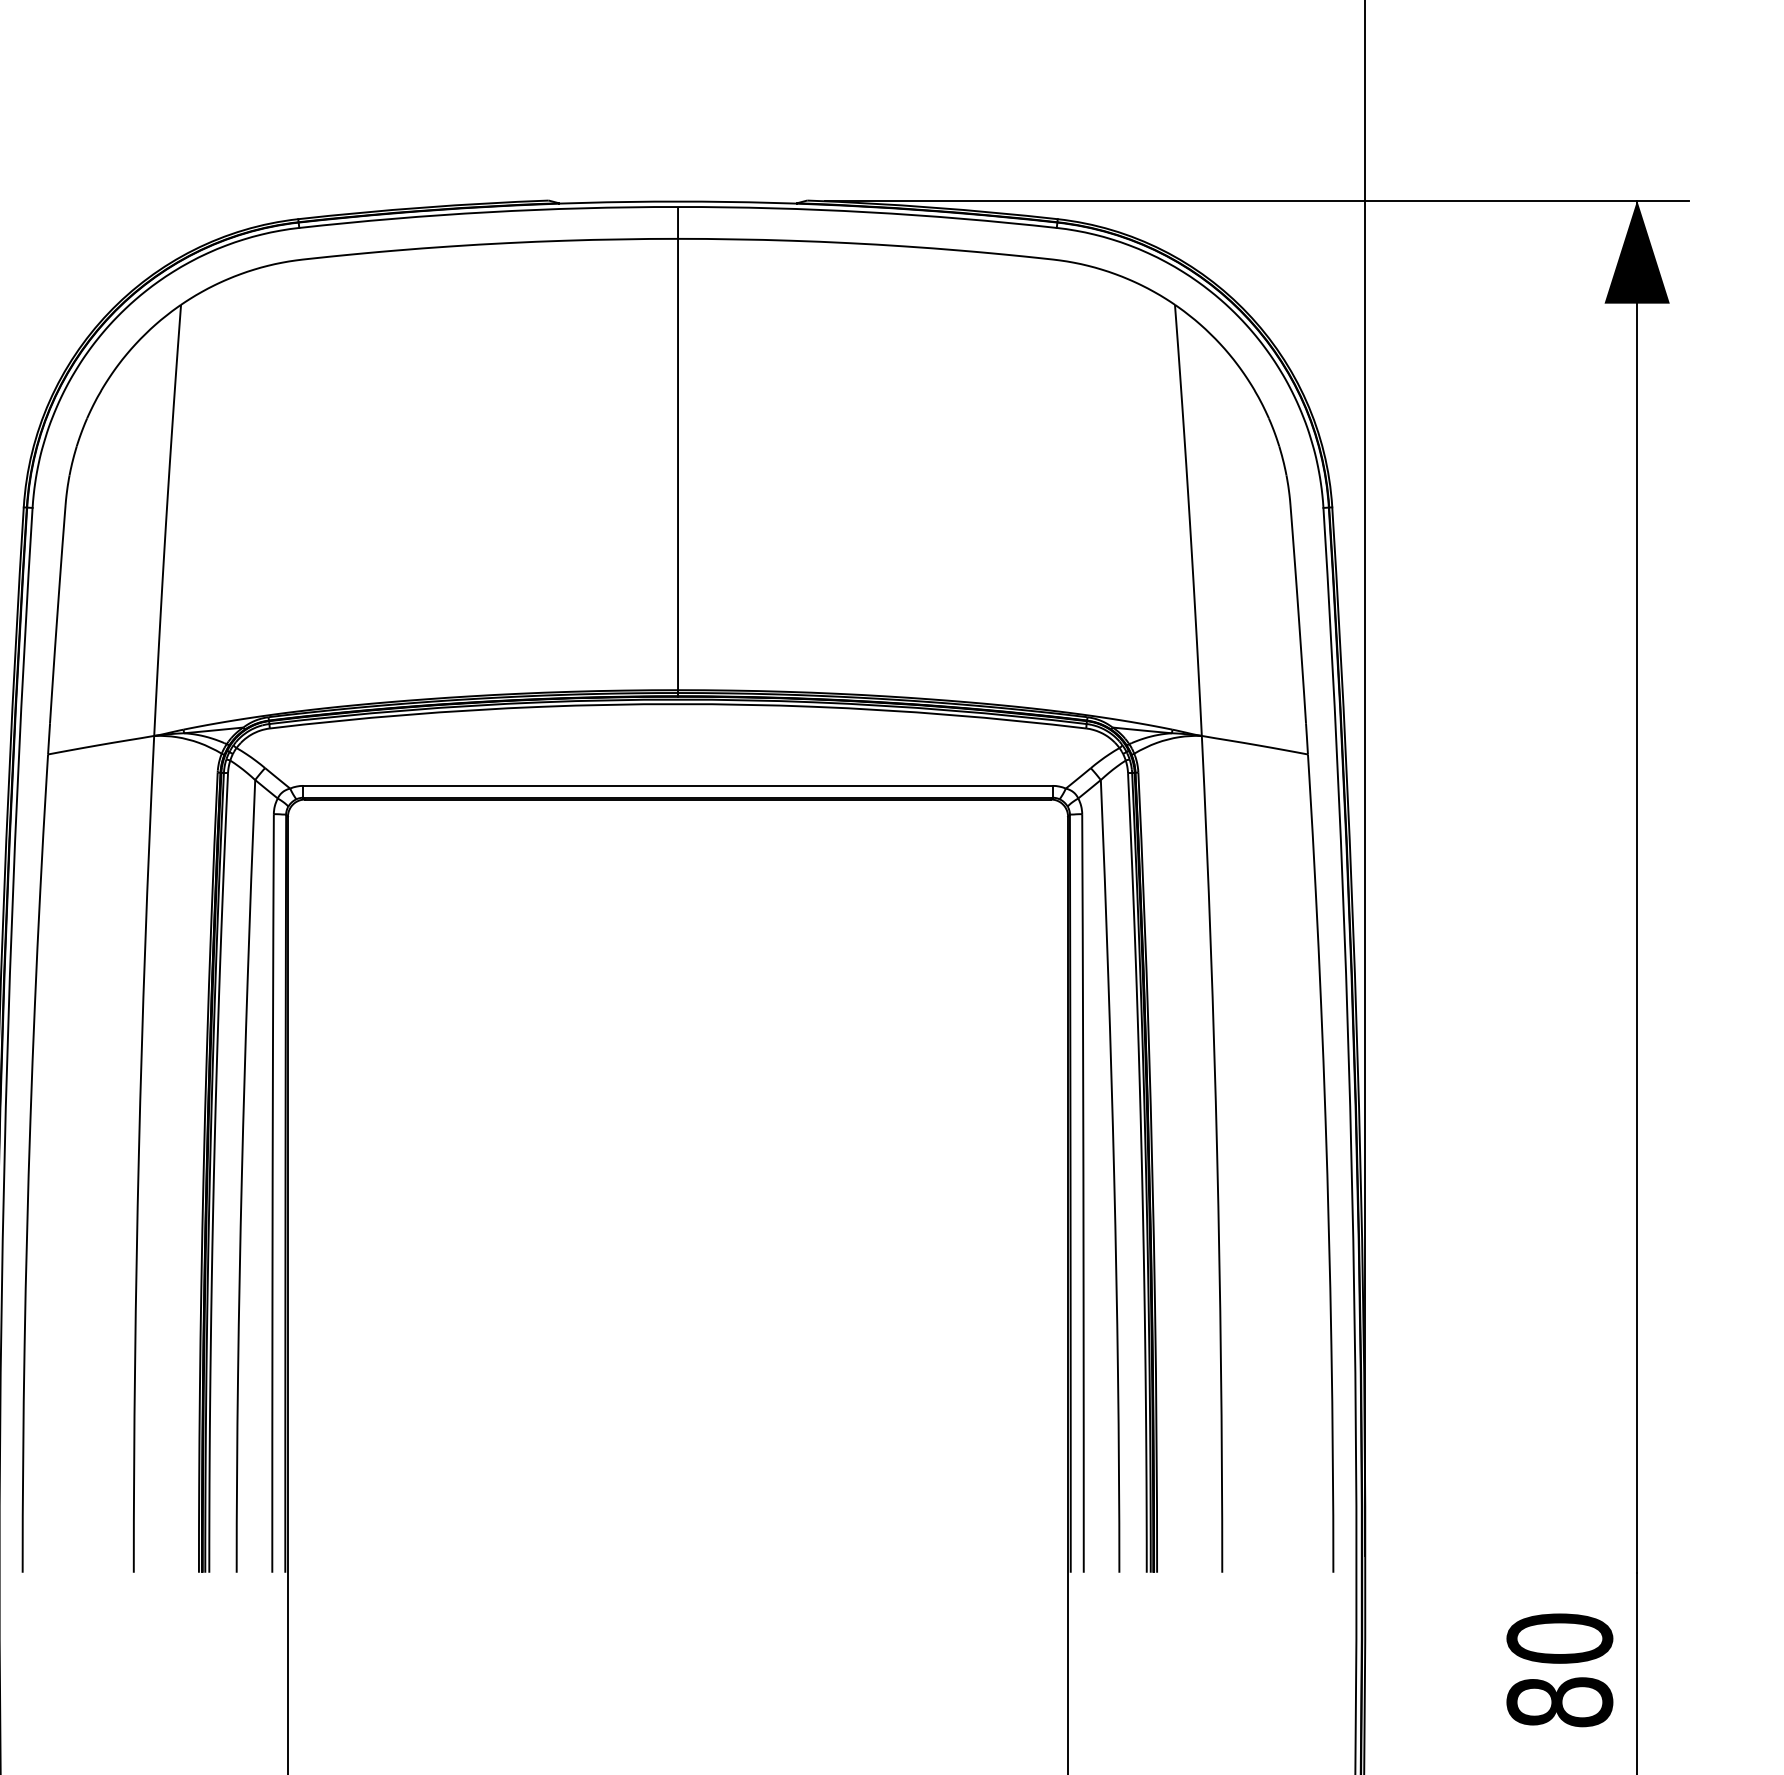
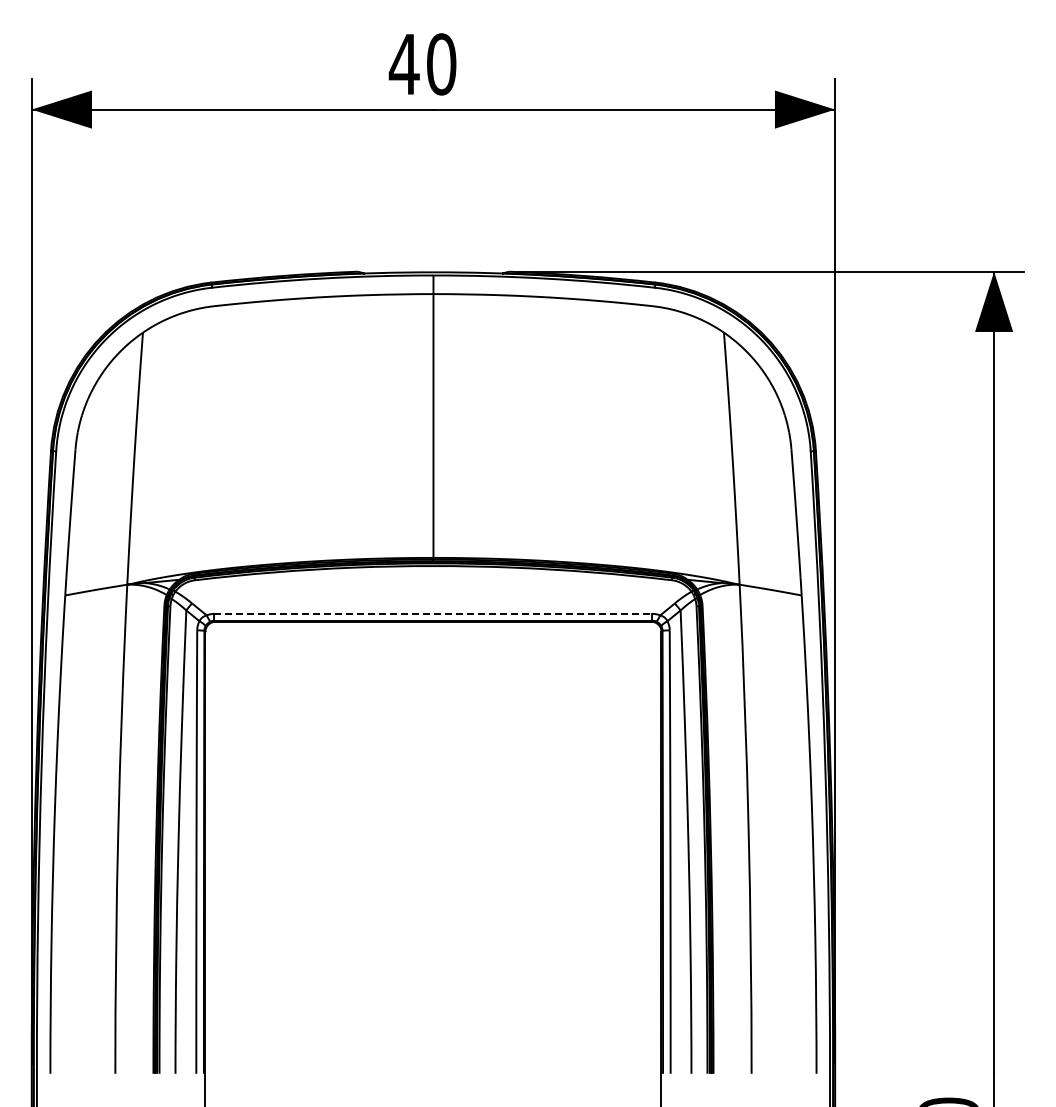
line: (678, 785) -> (433, 613), solid -> dashed

